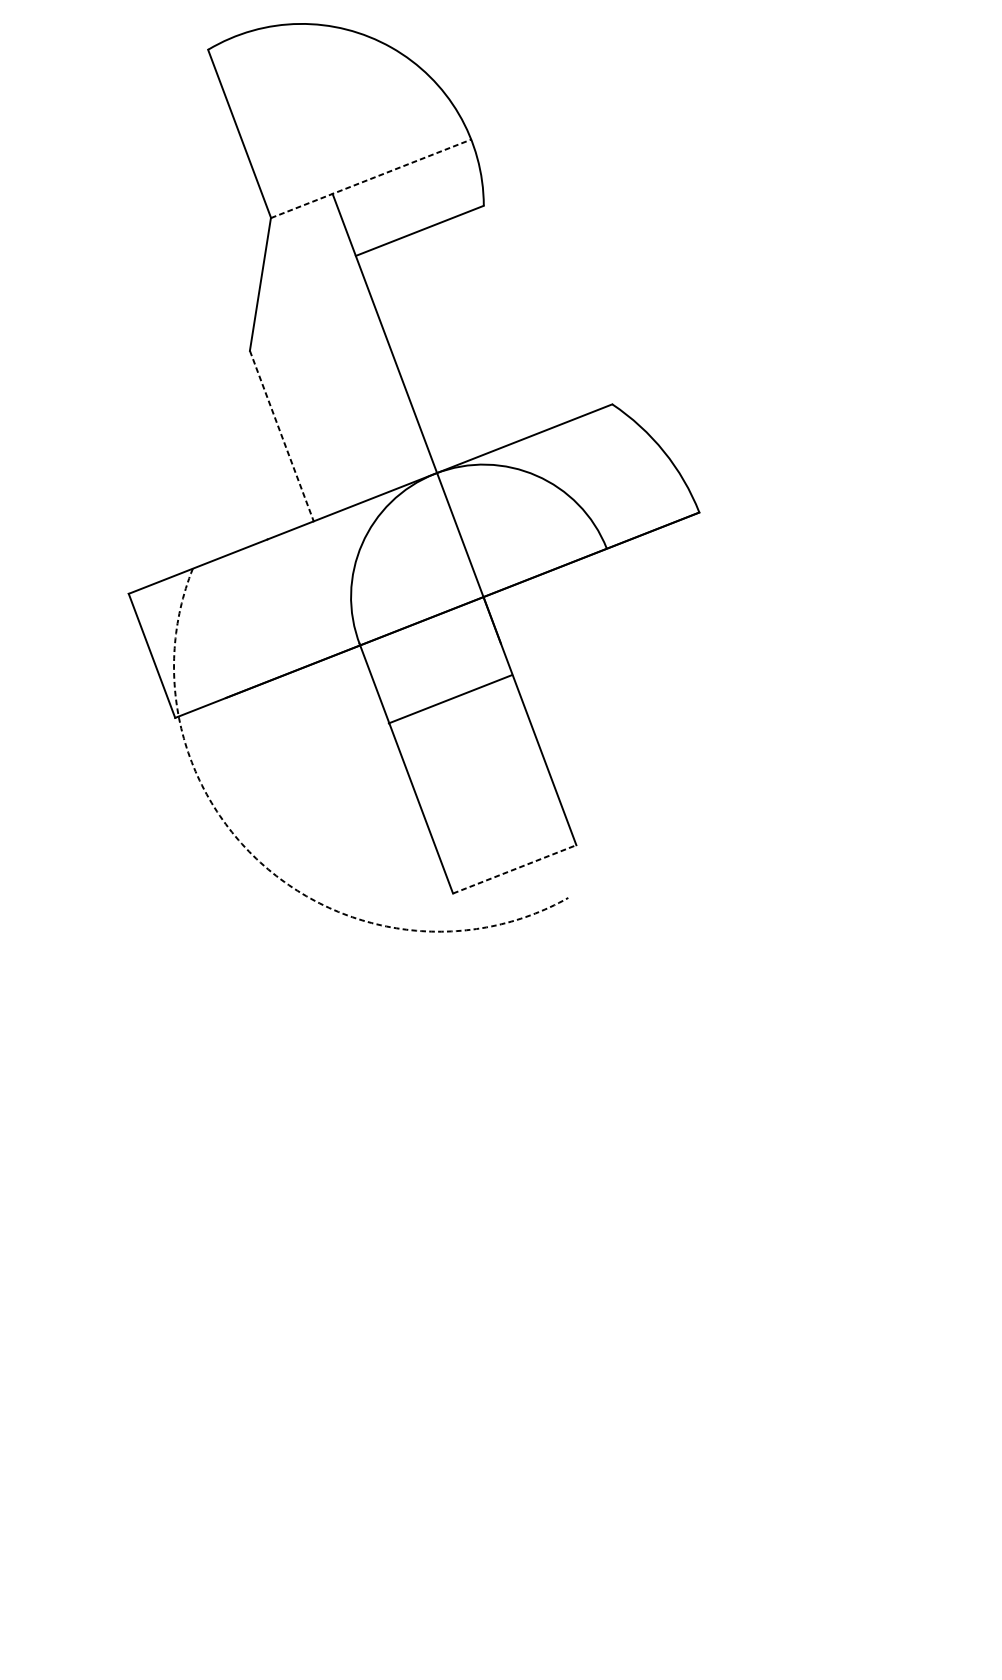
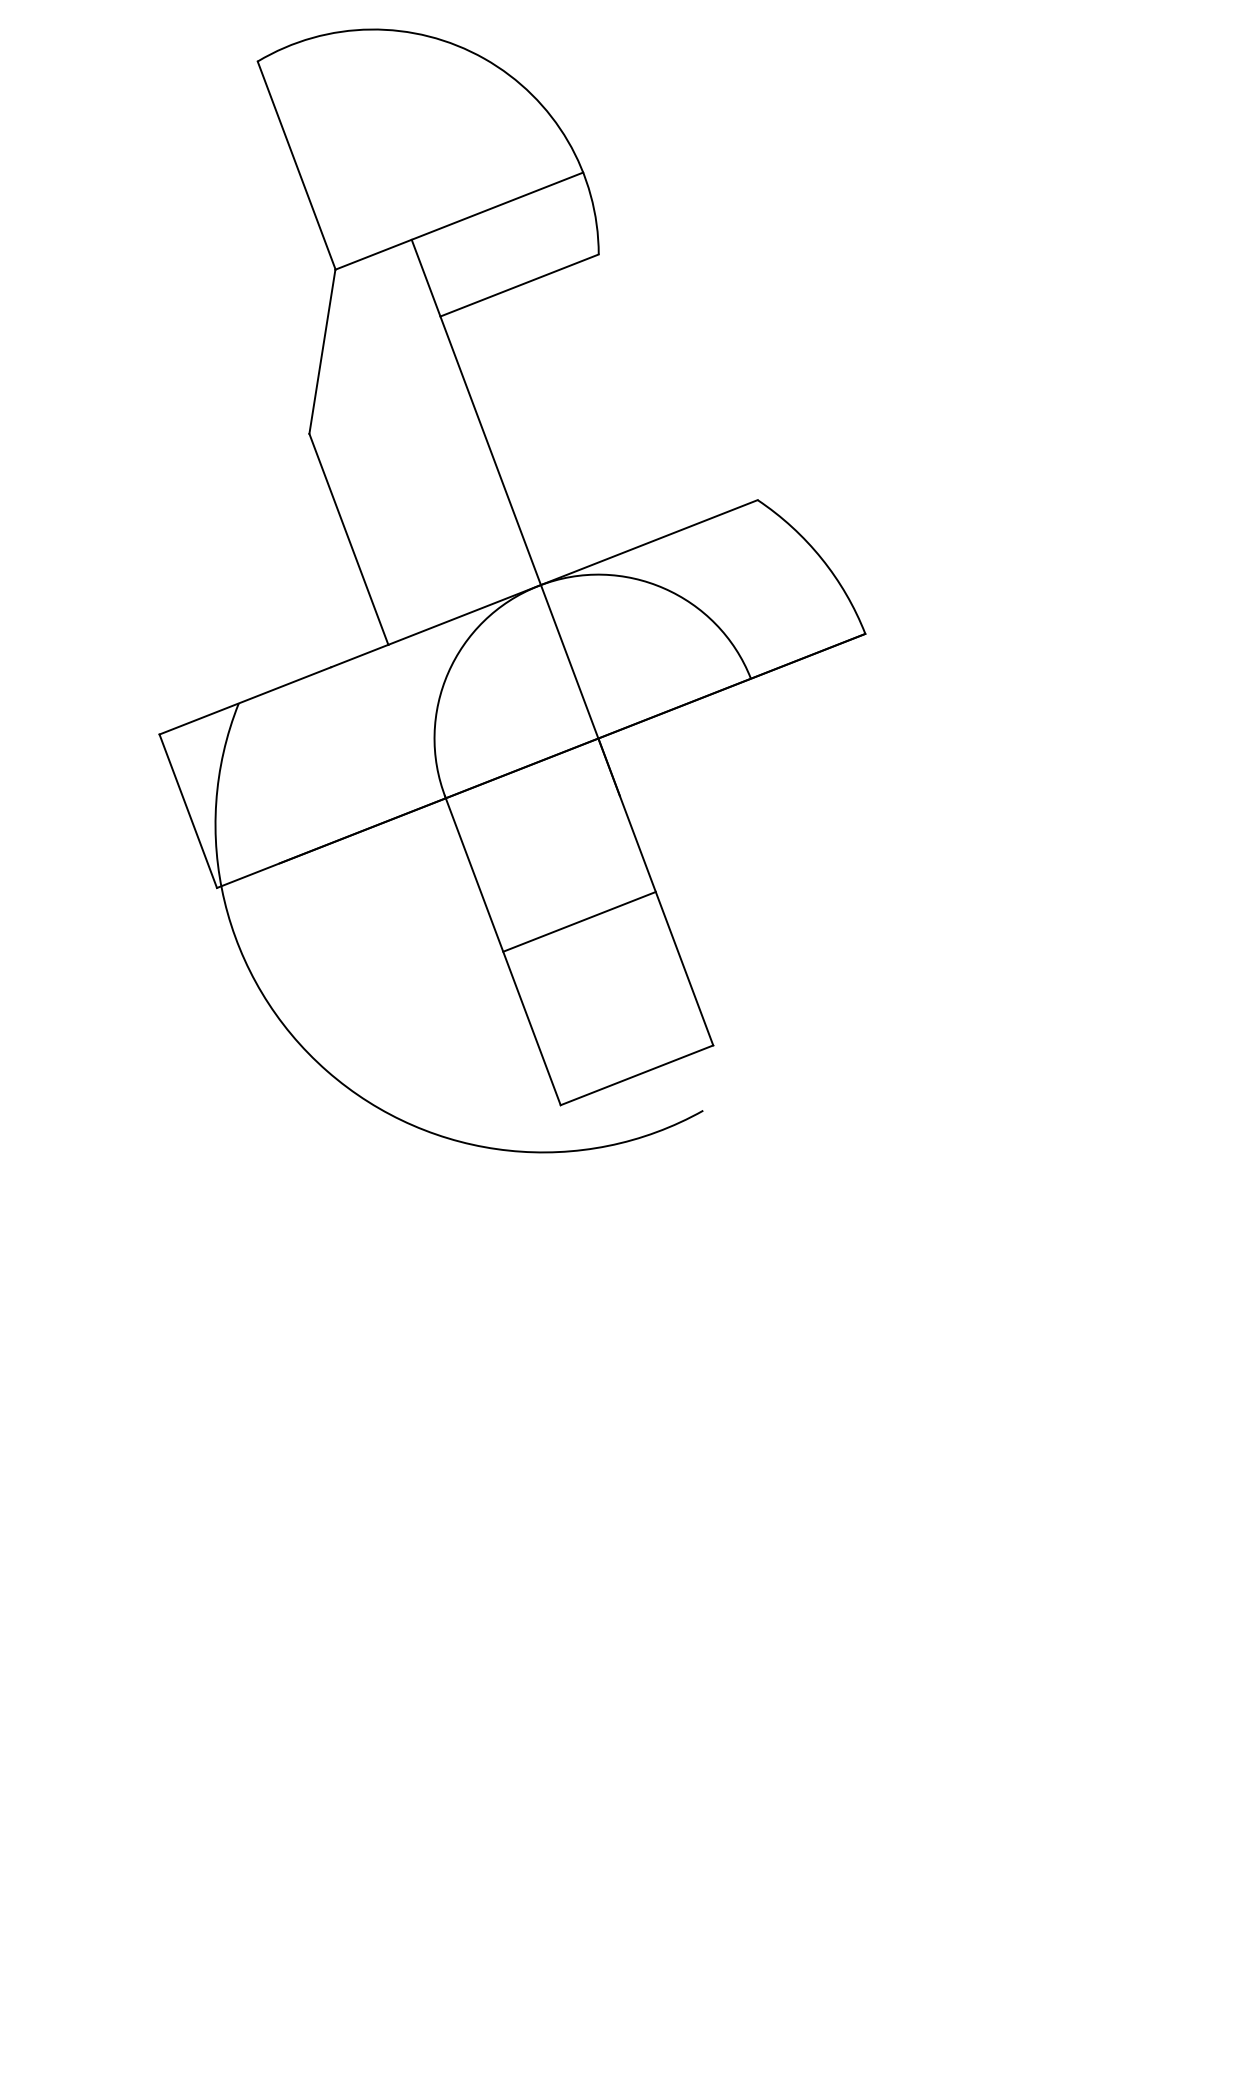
line: (371, 178) -> (459, 220), dashed -> solid
line: (281, 436) -> (348, 539), dashed -> solid
line: (450, 698) -> (579, 921), moved
arc: (264, 866) -> (327, 1071), dashed -> solid
line: (514, 869) -> (636, 1075), dashed -> solid

